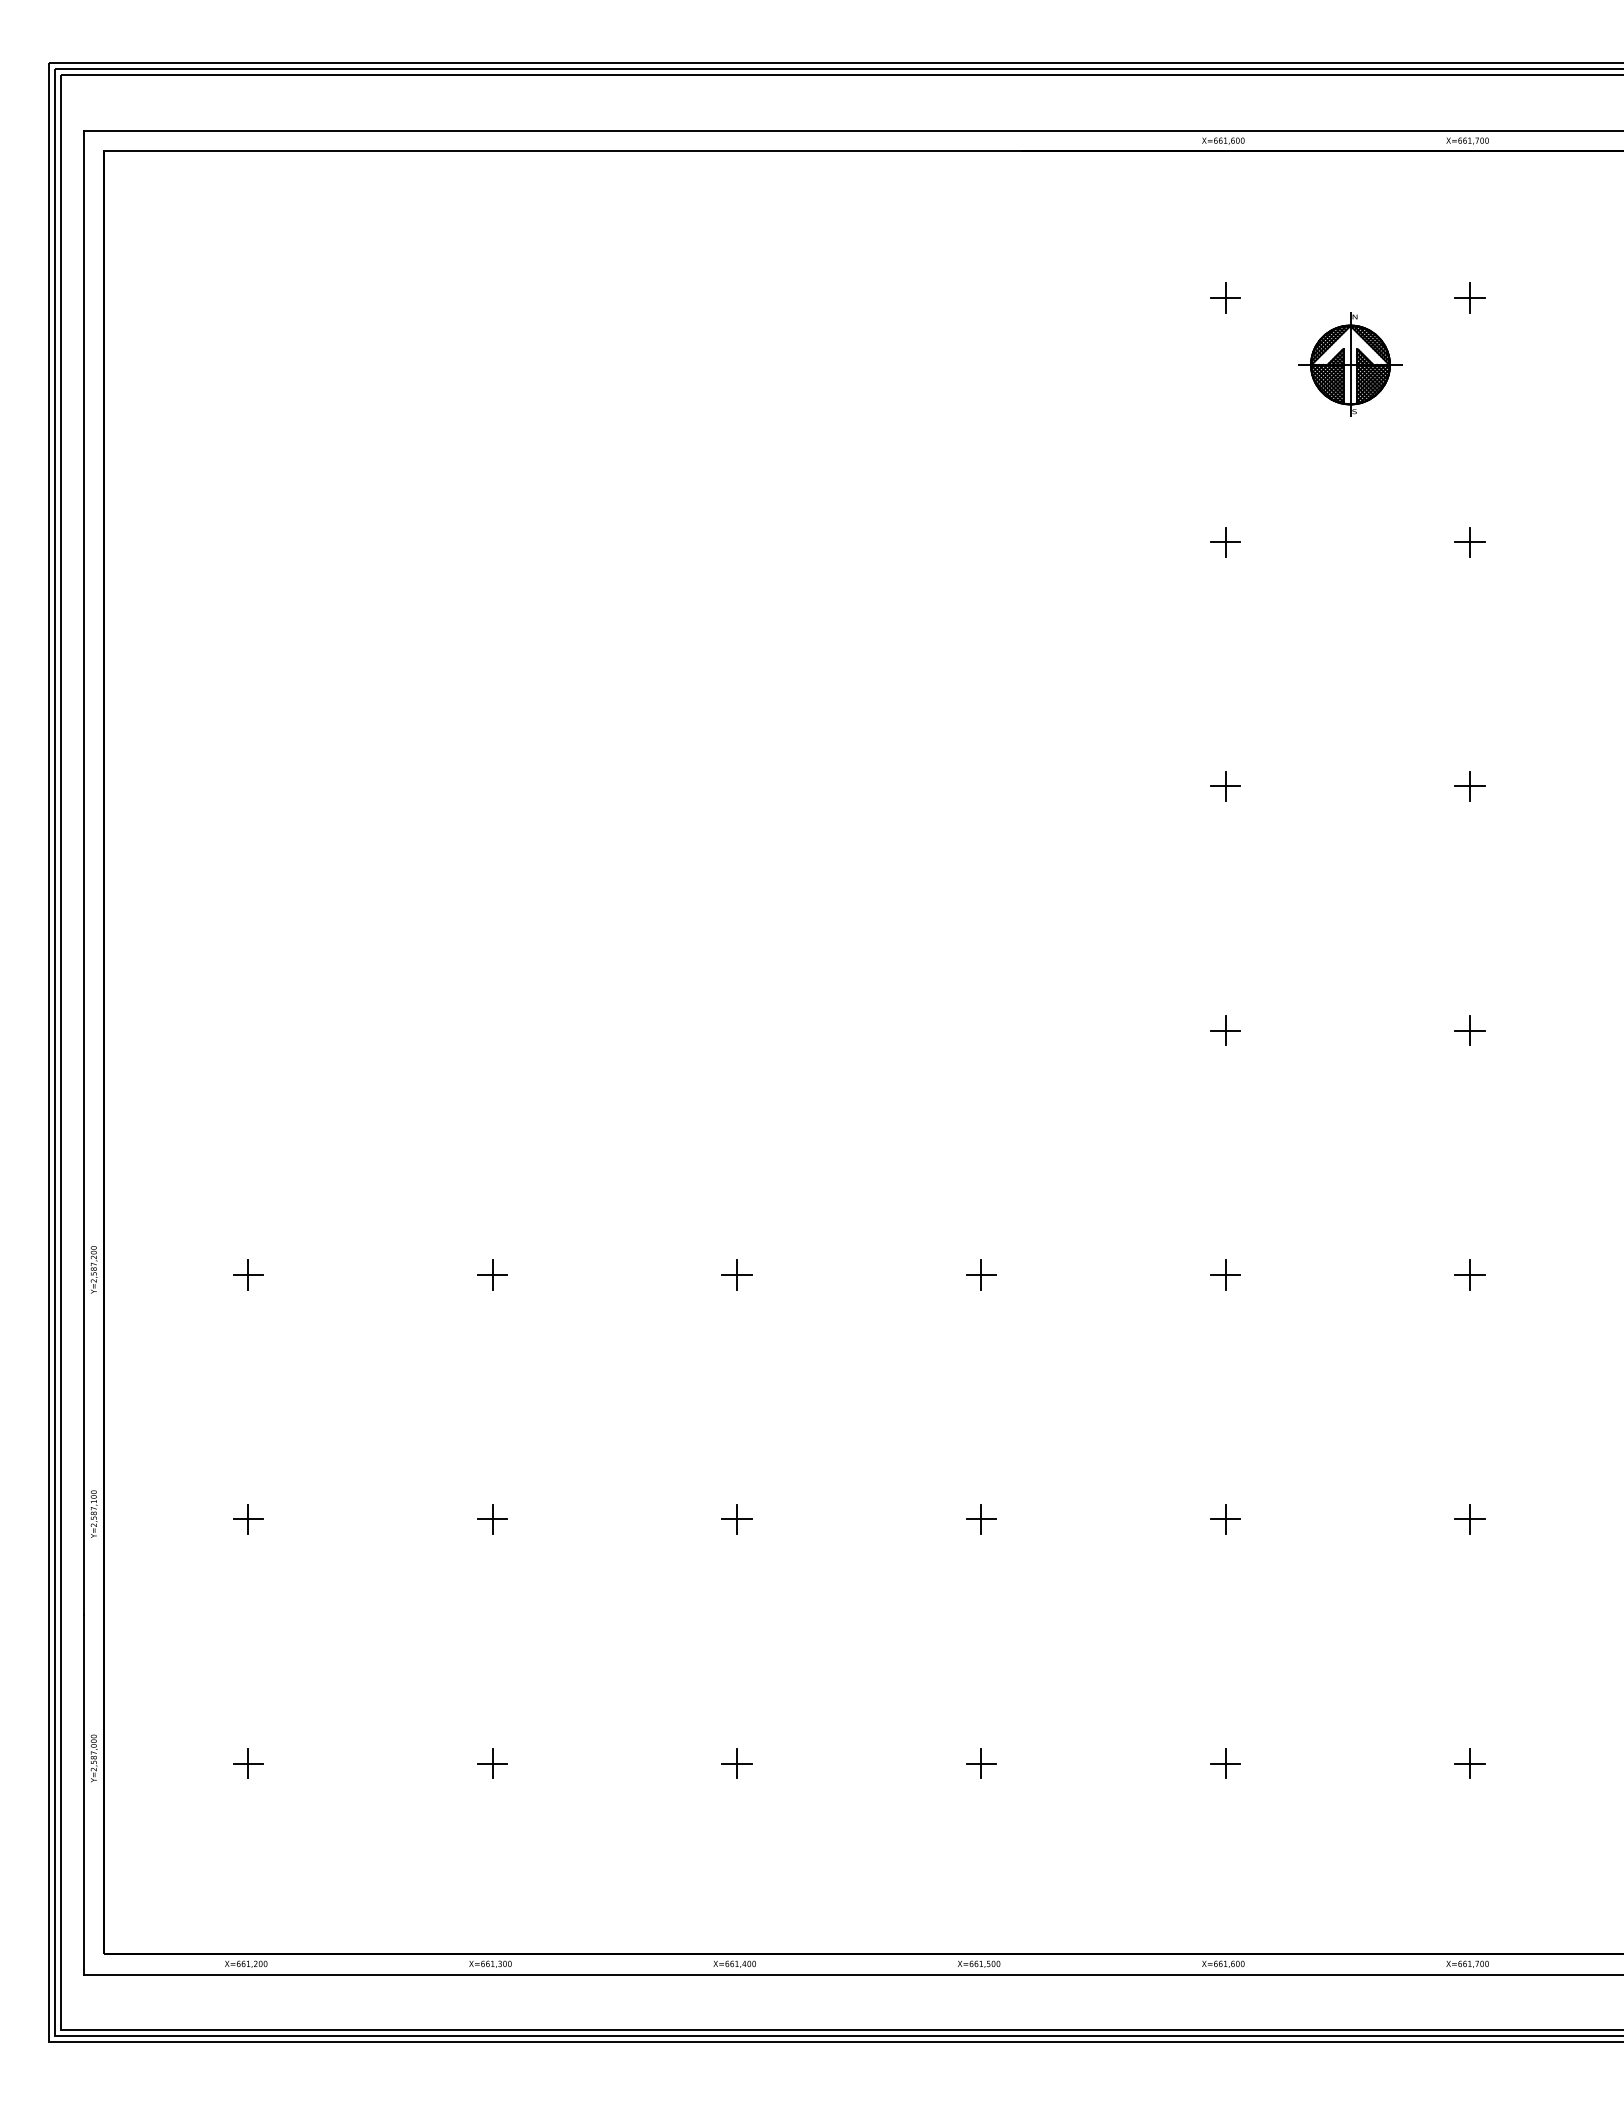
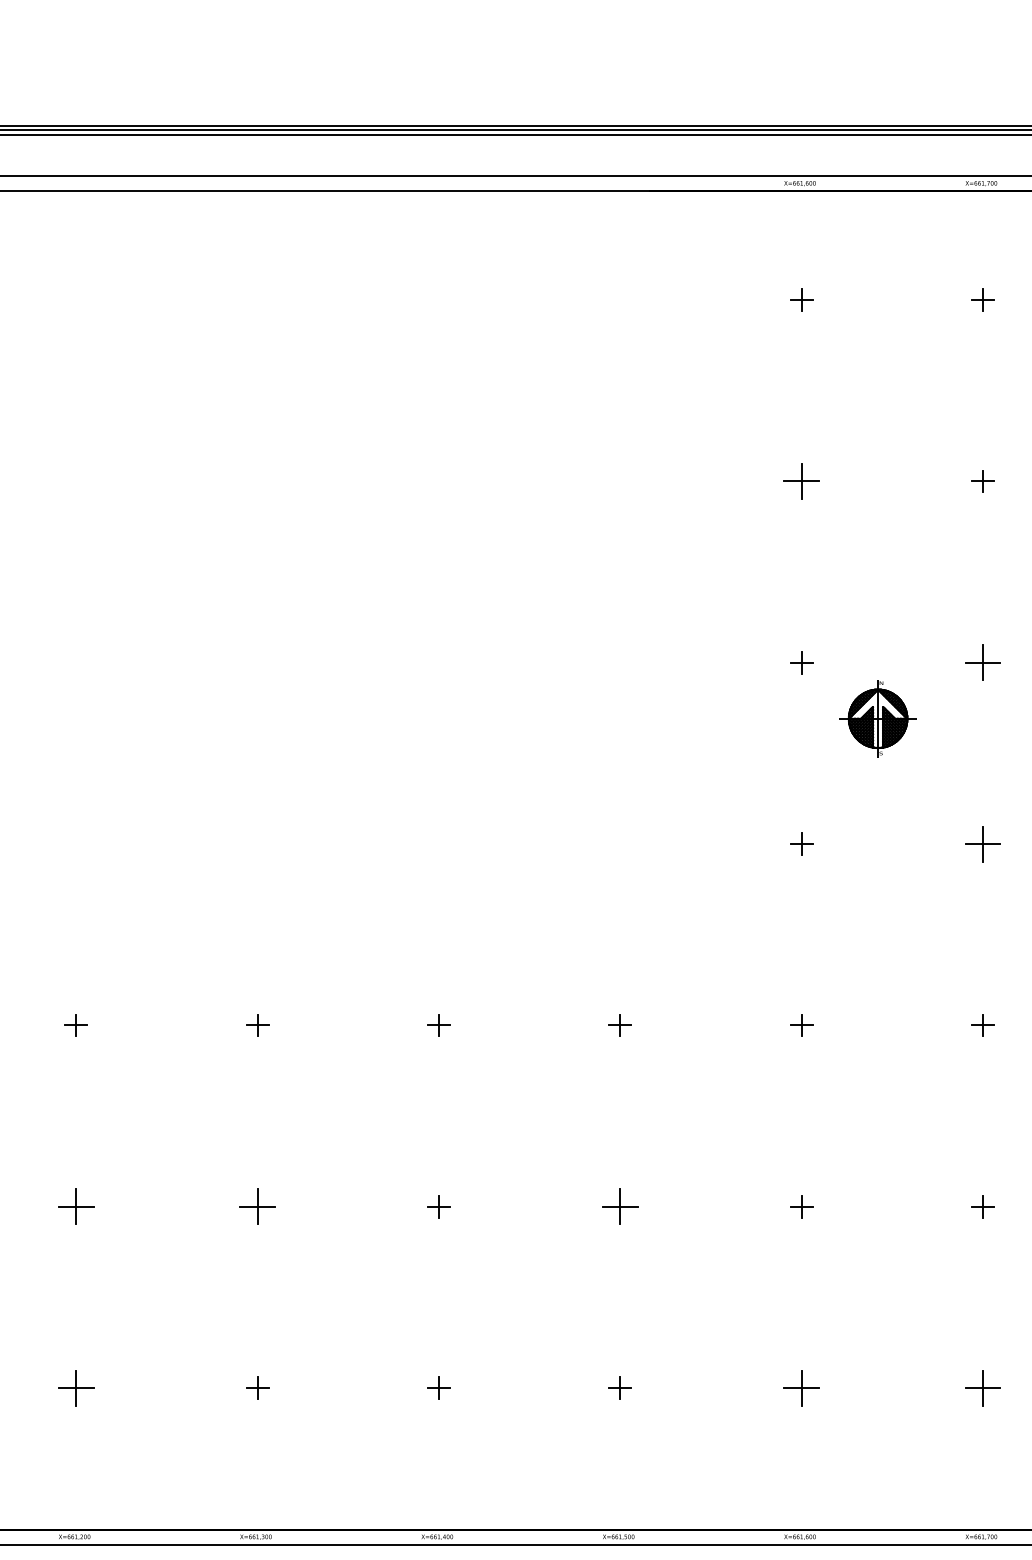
part: (1350, 364) -> (878, 718), moved
part: (1225, 542) -> (801, 481), size x1.6
part: (1469, 786) -> (982, 662), size x1.6
part: (1469, 1030) -> (982, 843), size x1.6
part: (248, 1519) -> (76, 1206), size x1.6
part: (492, 1519) -> (257, 1206), size x1.6
part: (981, 1519) -> (620, 1206), size x1.6
part: (248, 1763) -> (76, 1388), size x1.6
part: (1225, 1763) -> (801, 1388), size x1.6
part: (1469, 1763) -> (982, 1388), size x1.6

